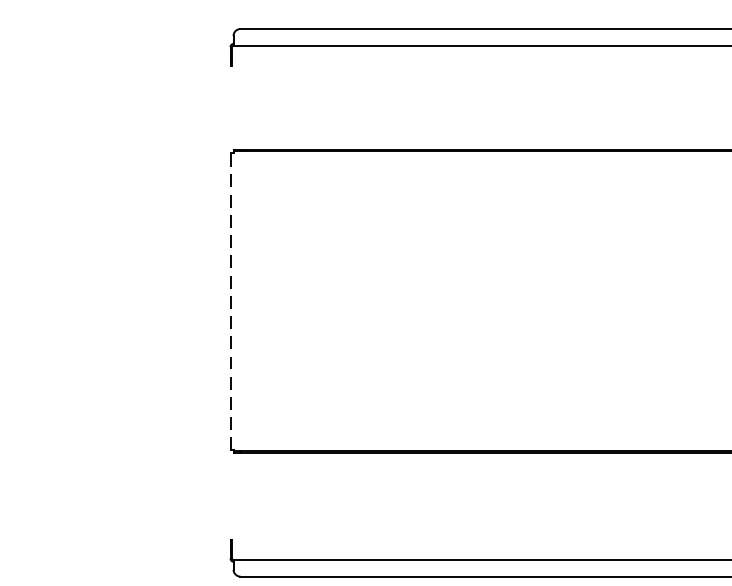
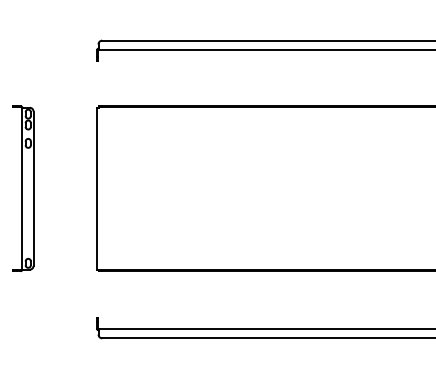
part: (95, 301) -> (23, 188), added
line: (229, 301) -> (96, 188), dashed -> solid

